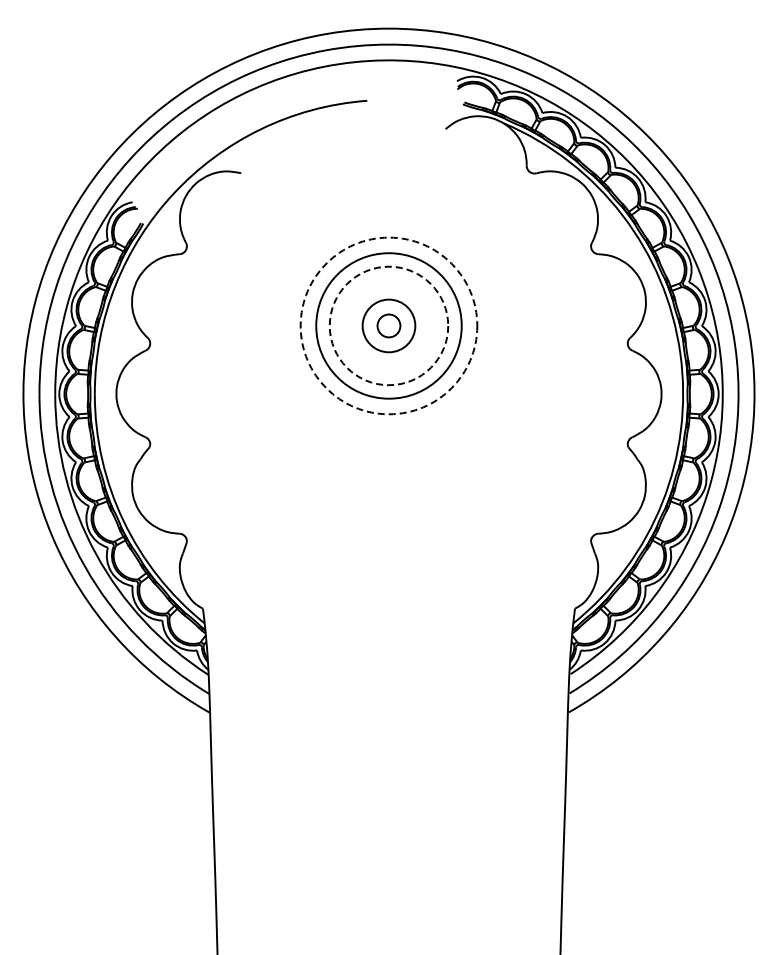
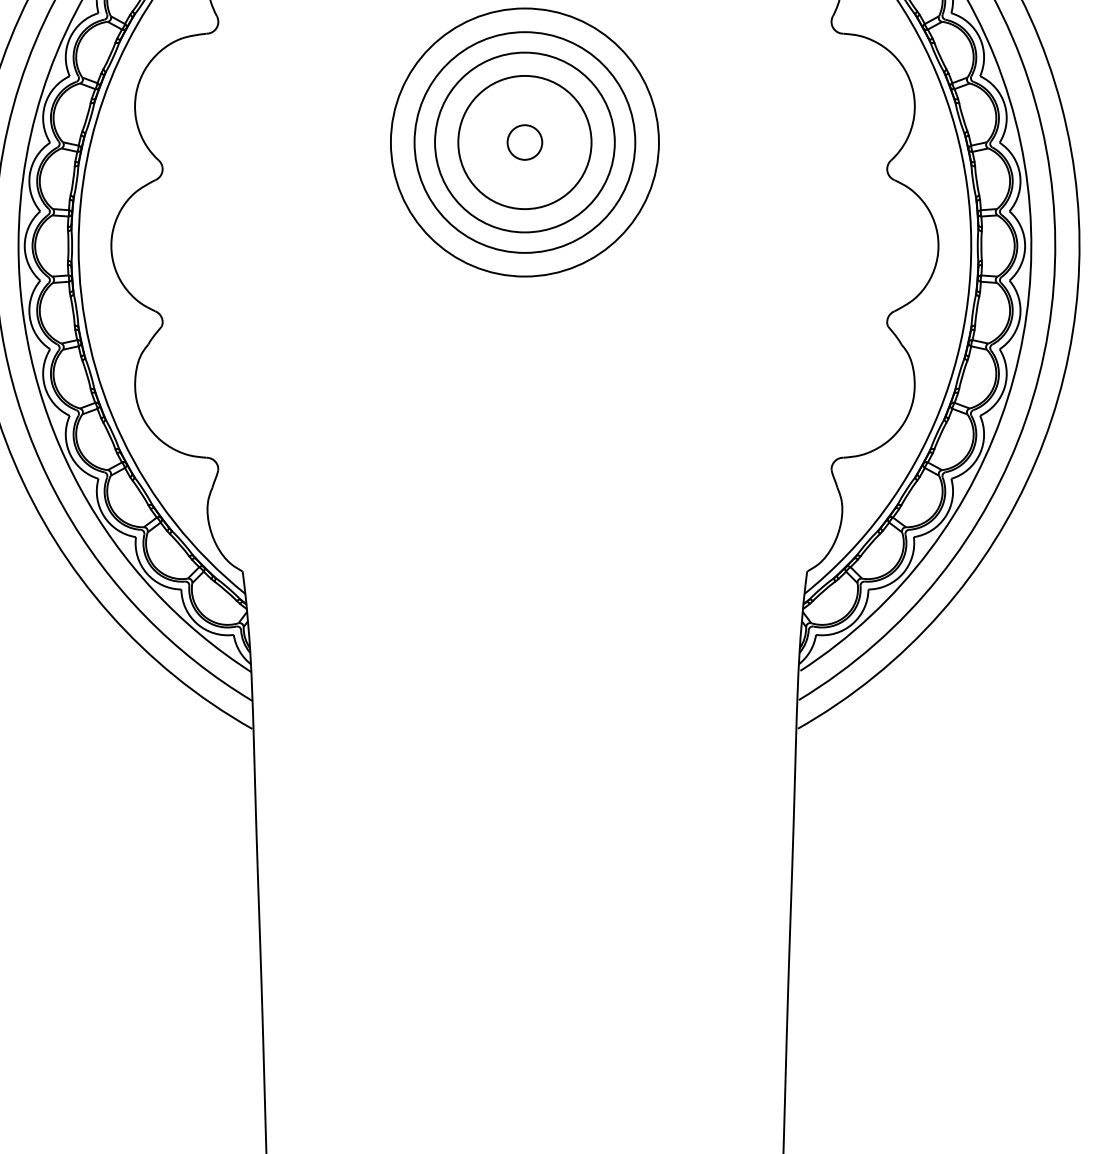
circle: (388, 325) -> (524, 141), dashed -> solid
circle: (388, 325) -> (524, 141), dashed -> solid
circle: (388, 325) -> (524, 141), size x1.67

